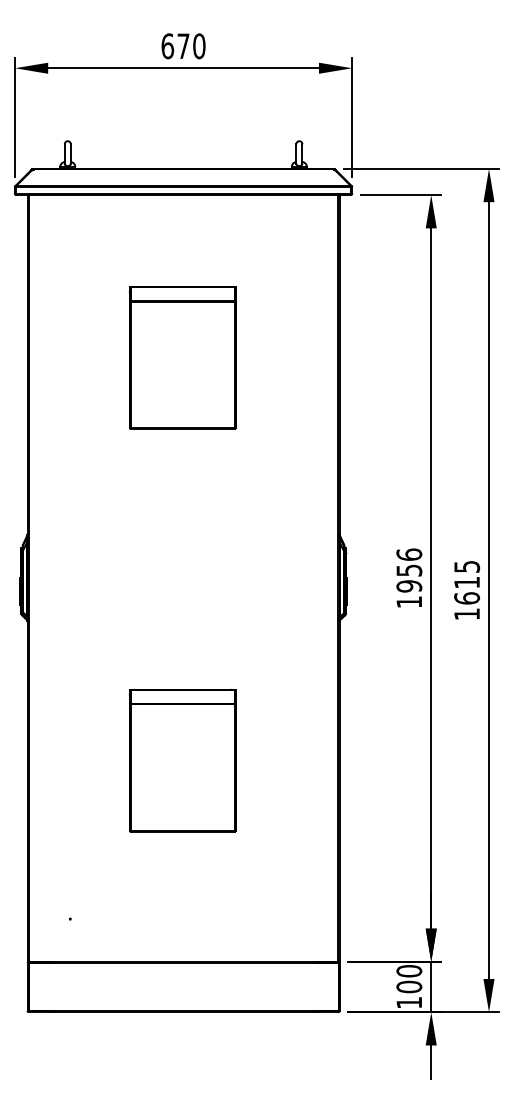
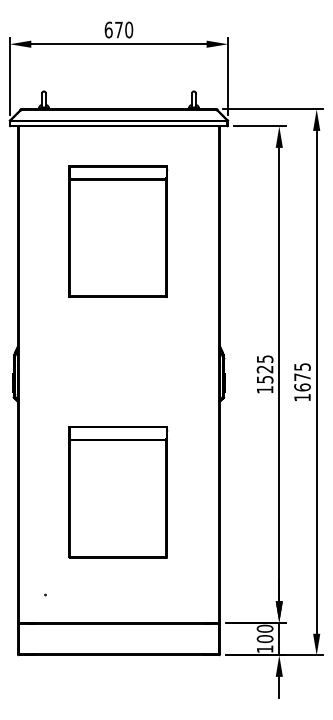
part: (182, 357) -> (118, 231), size x1.43
text: (408, 570) -> (264, 369), 1956 -> 1525
text: (467, 581) -> (302, 376), 1615 -> 1675
part: (182, 760) -> (118, 492), size x1.43

